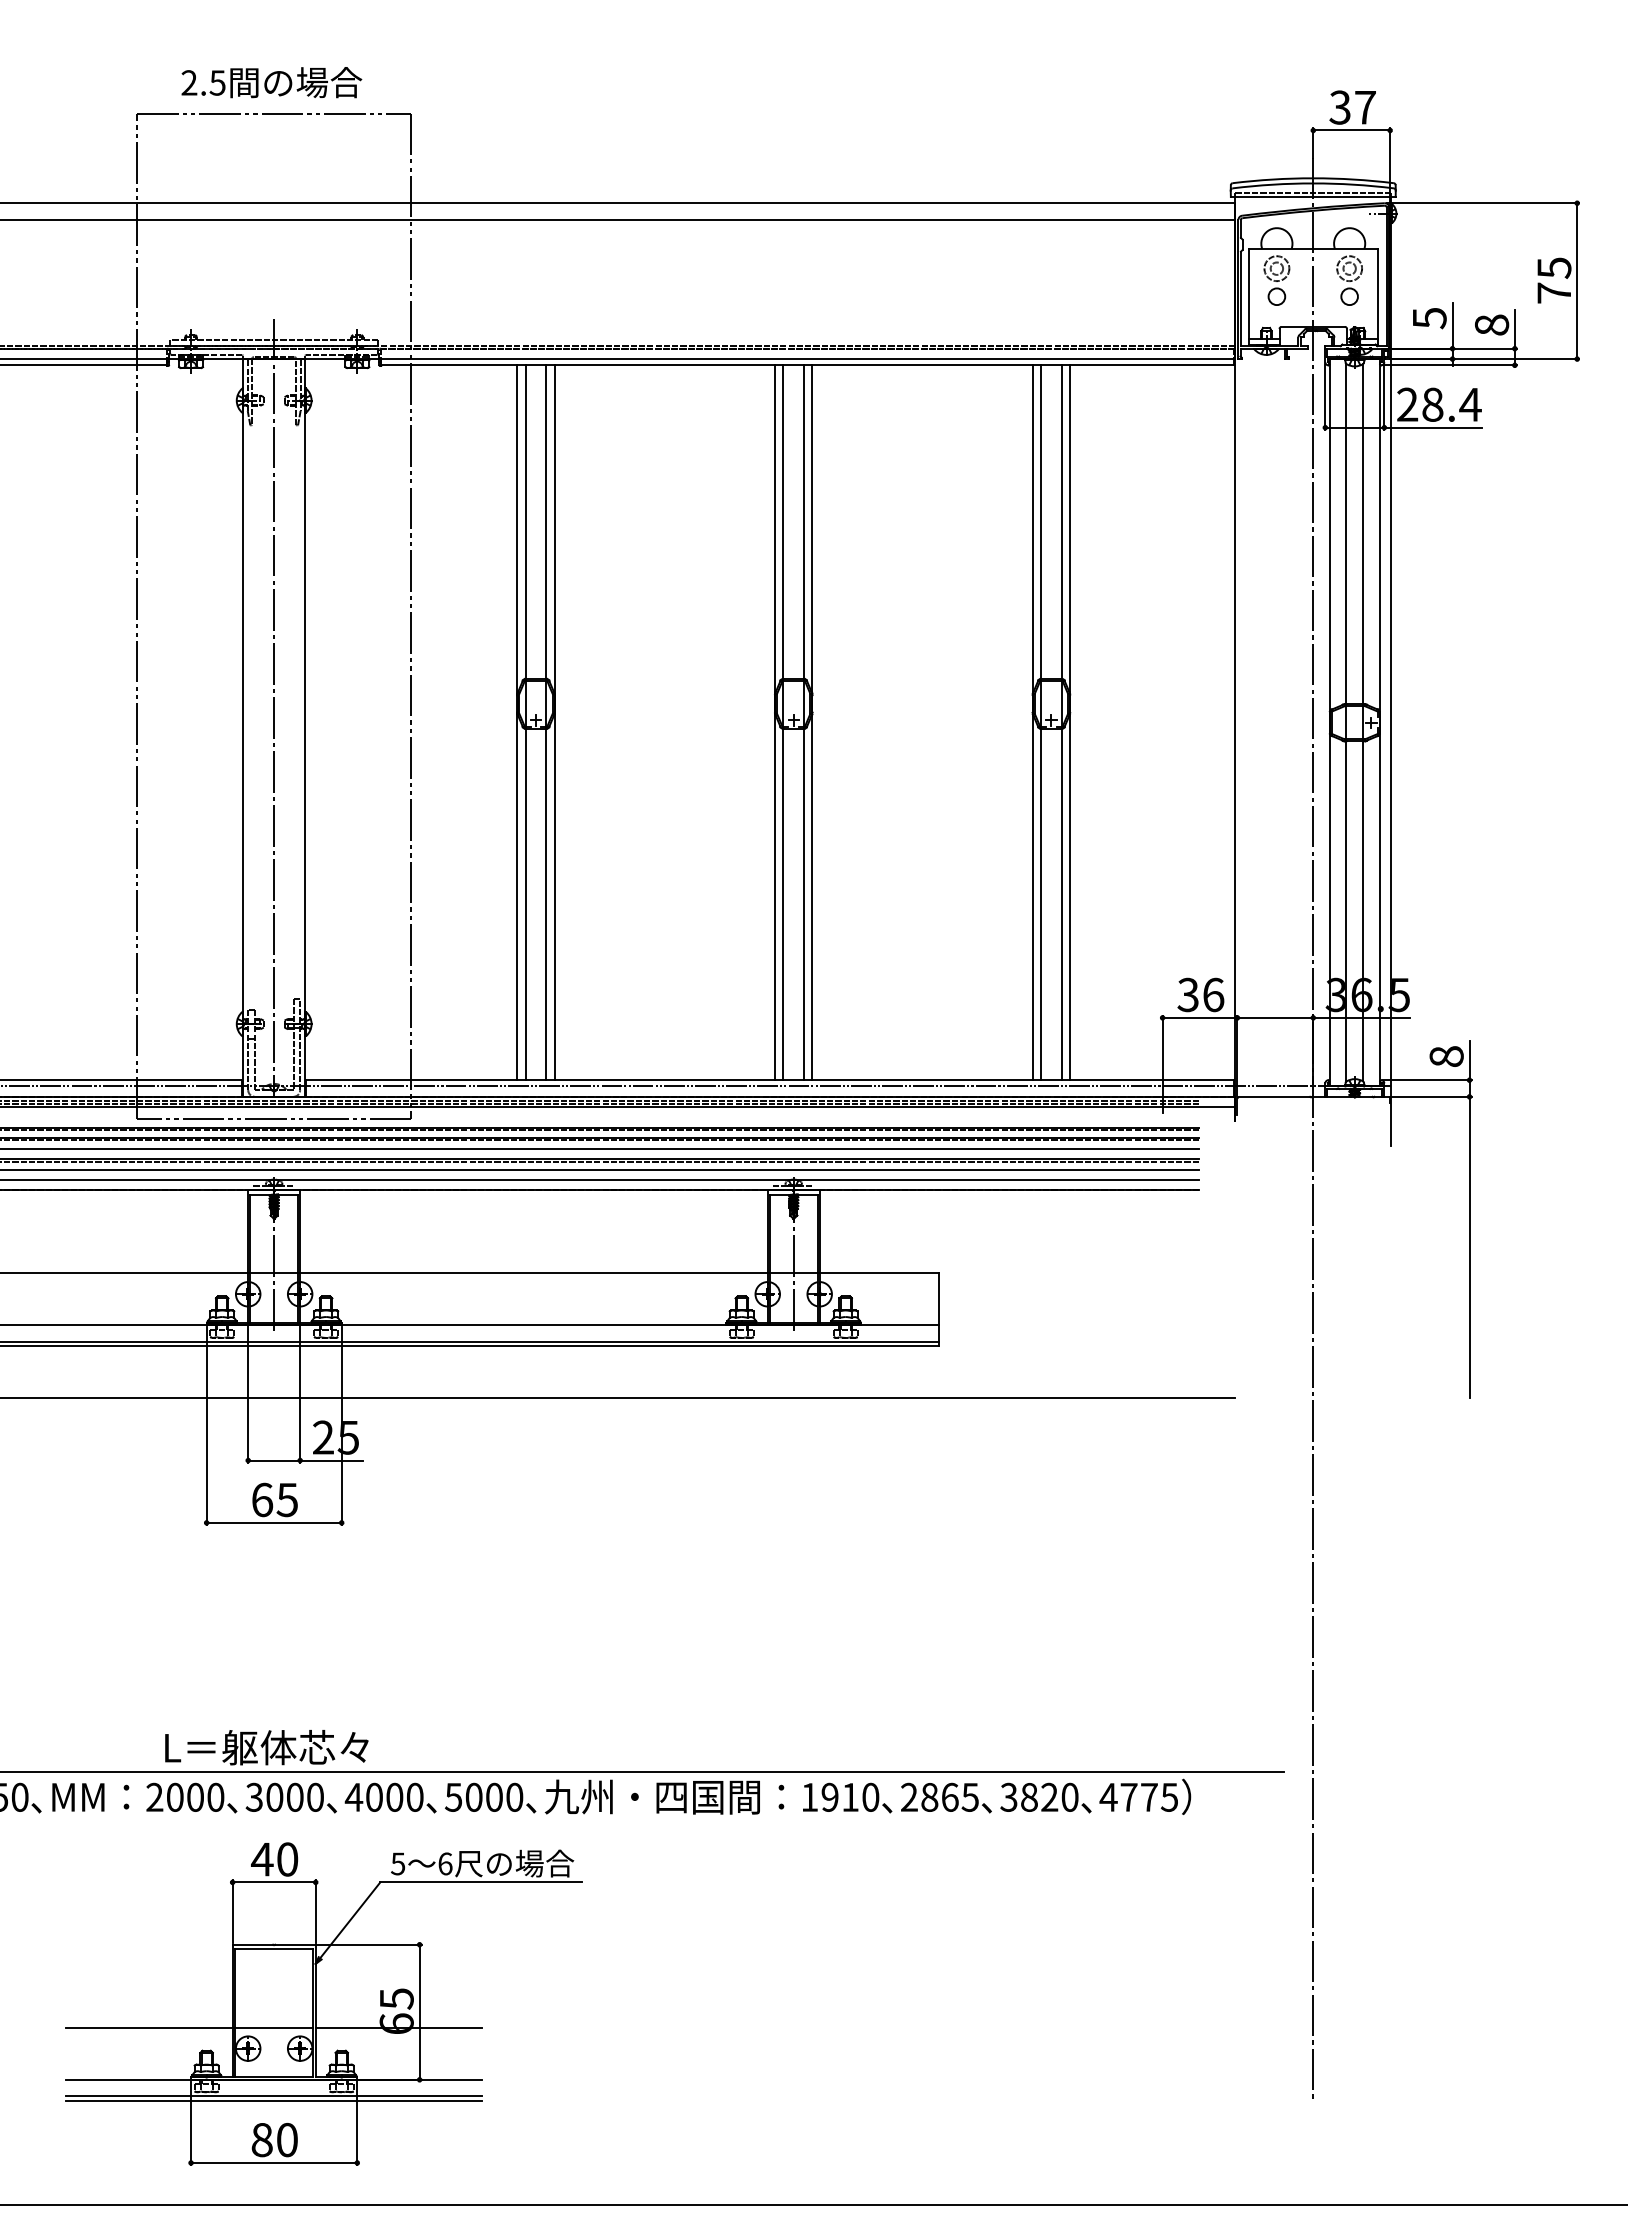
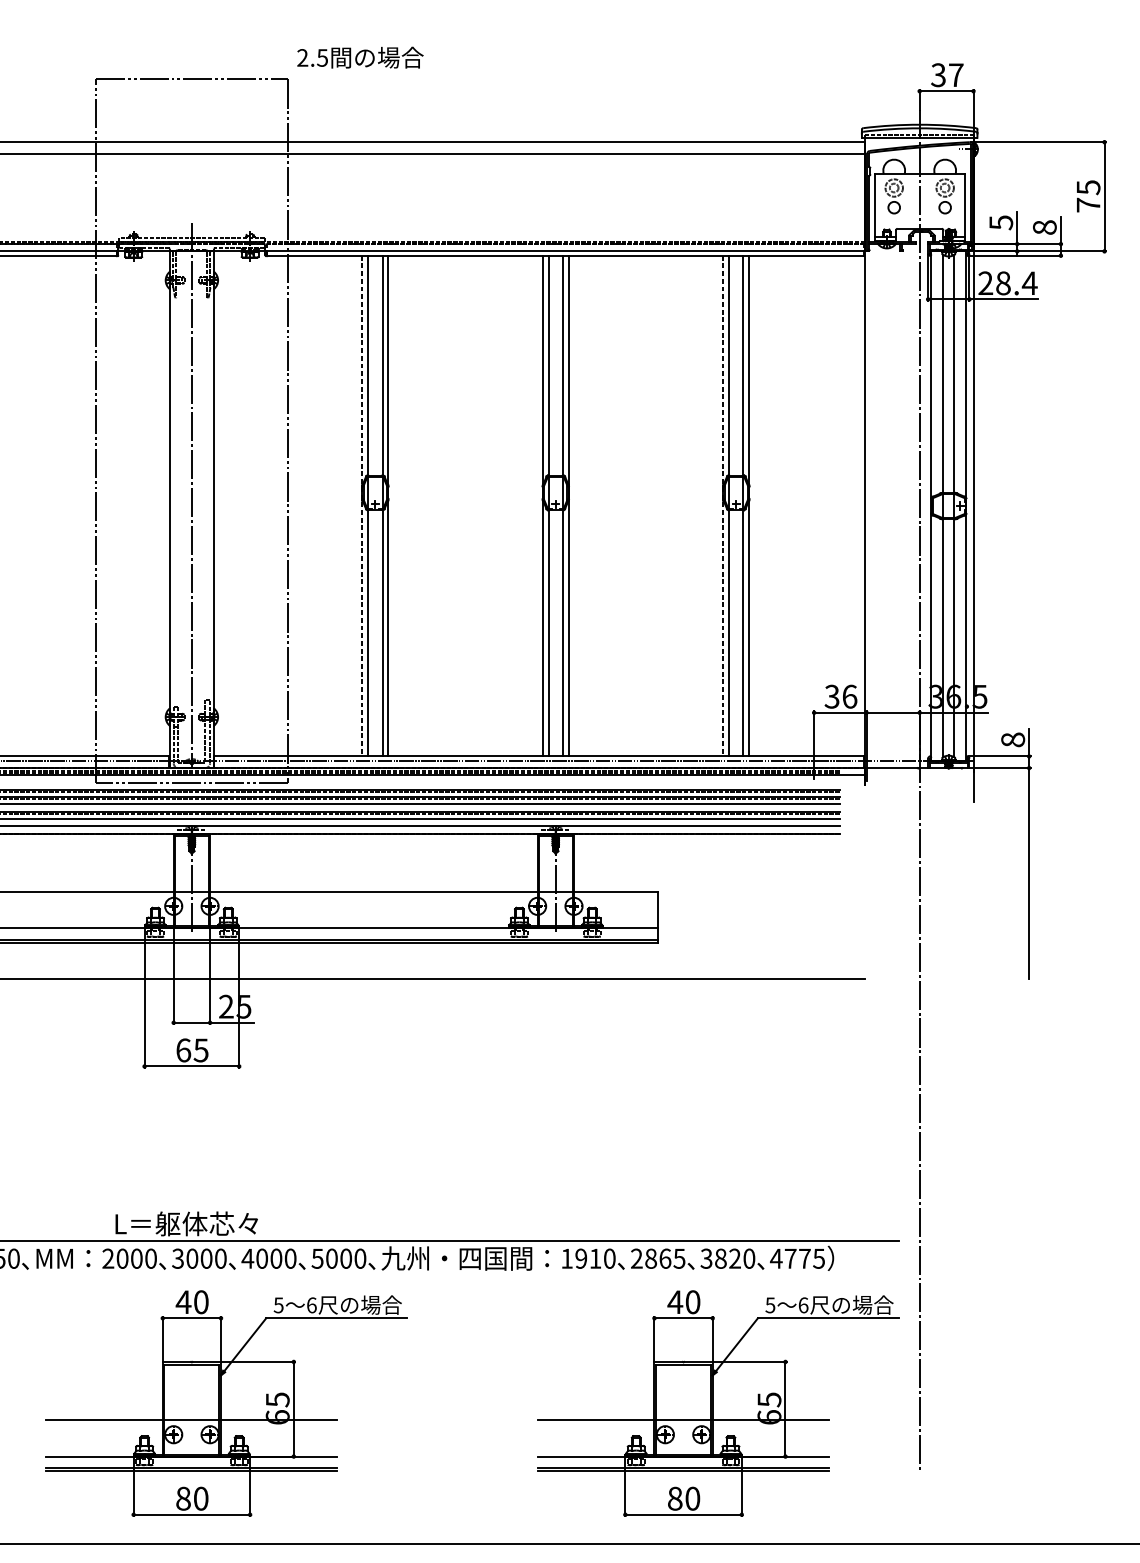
text: (271, 82) -> (360, 57), moved
line: (517, 723) -> (362, 506), solid -> dashed
line: (1032, 723) -> (723, 506), solid -> dashed
part: (1025, 2003) -> (718, 1403), added

